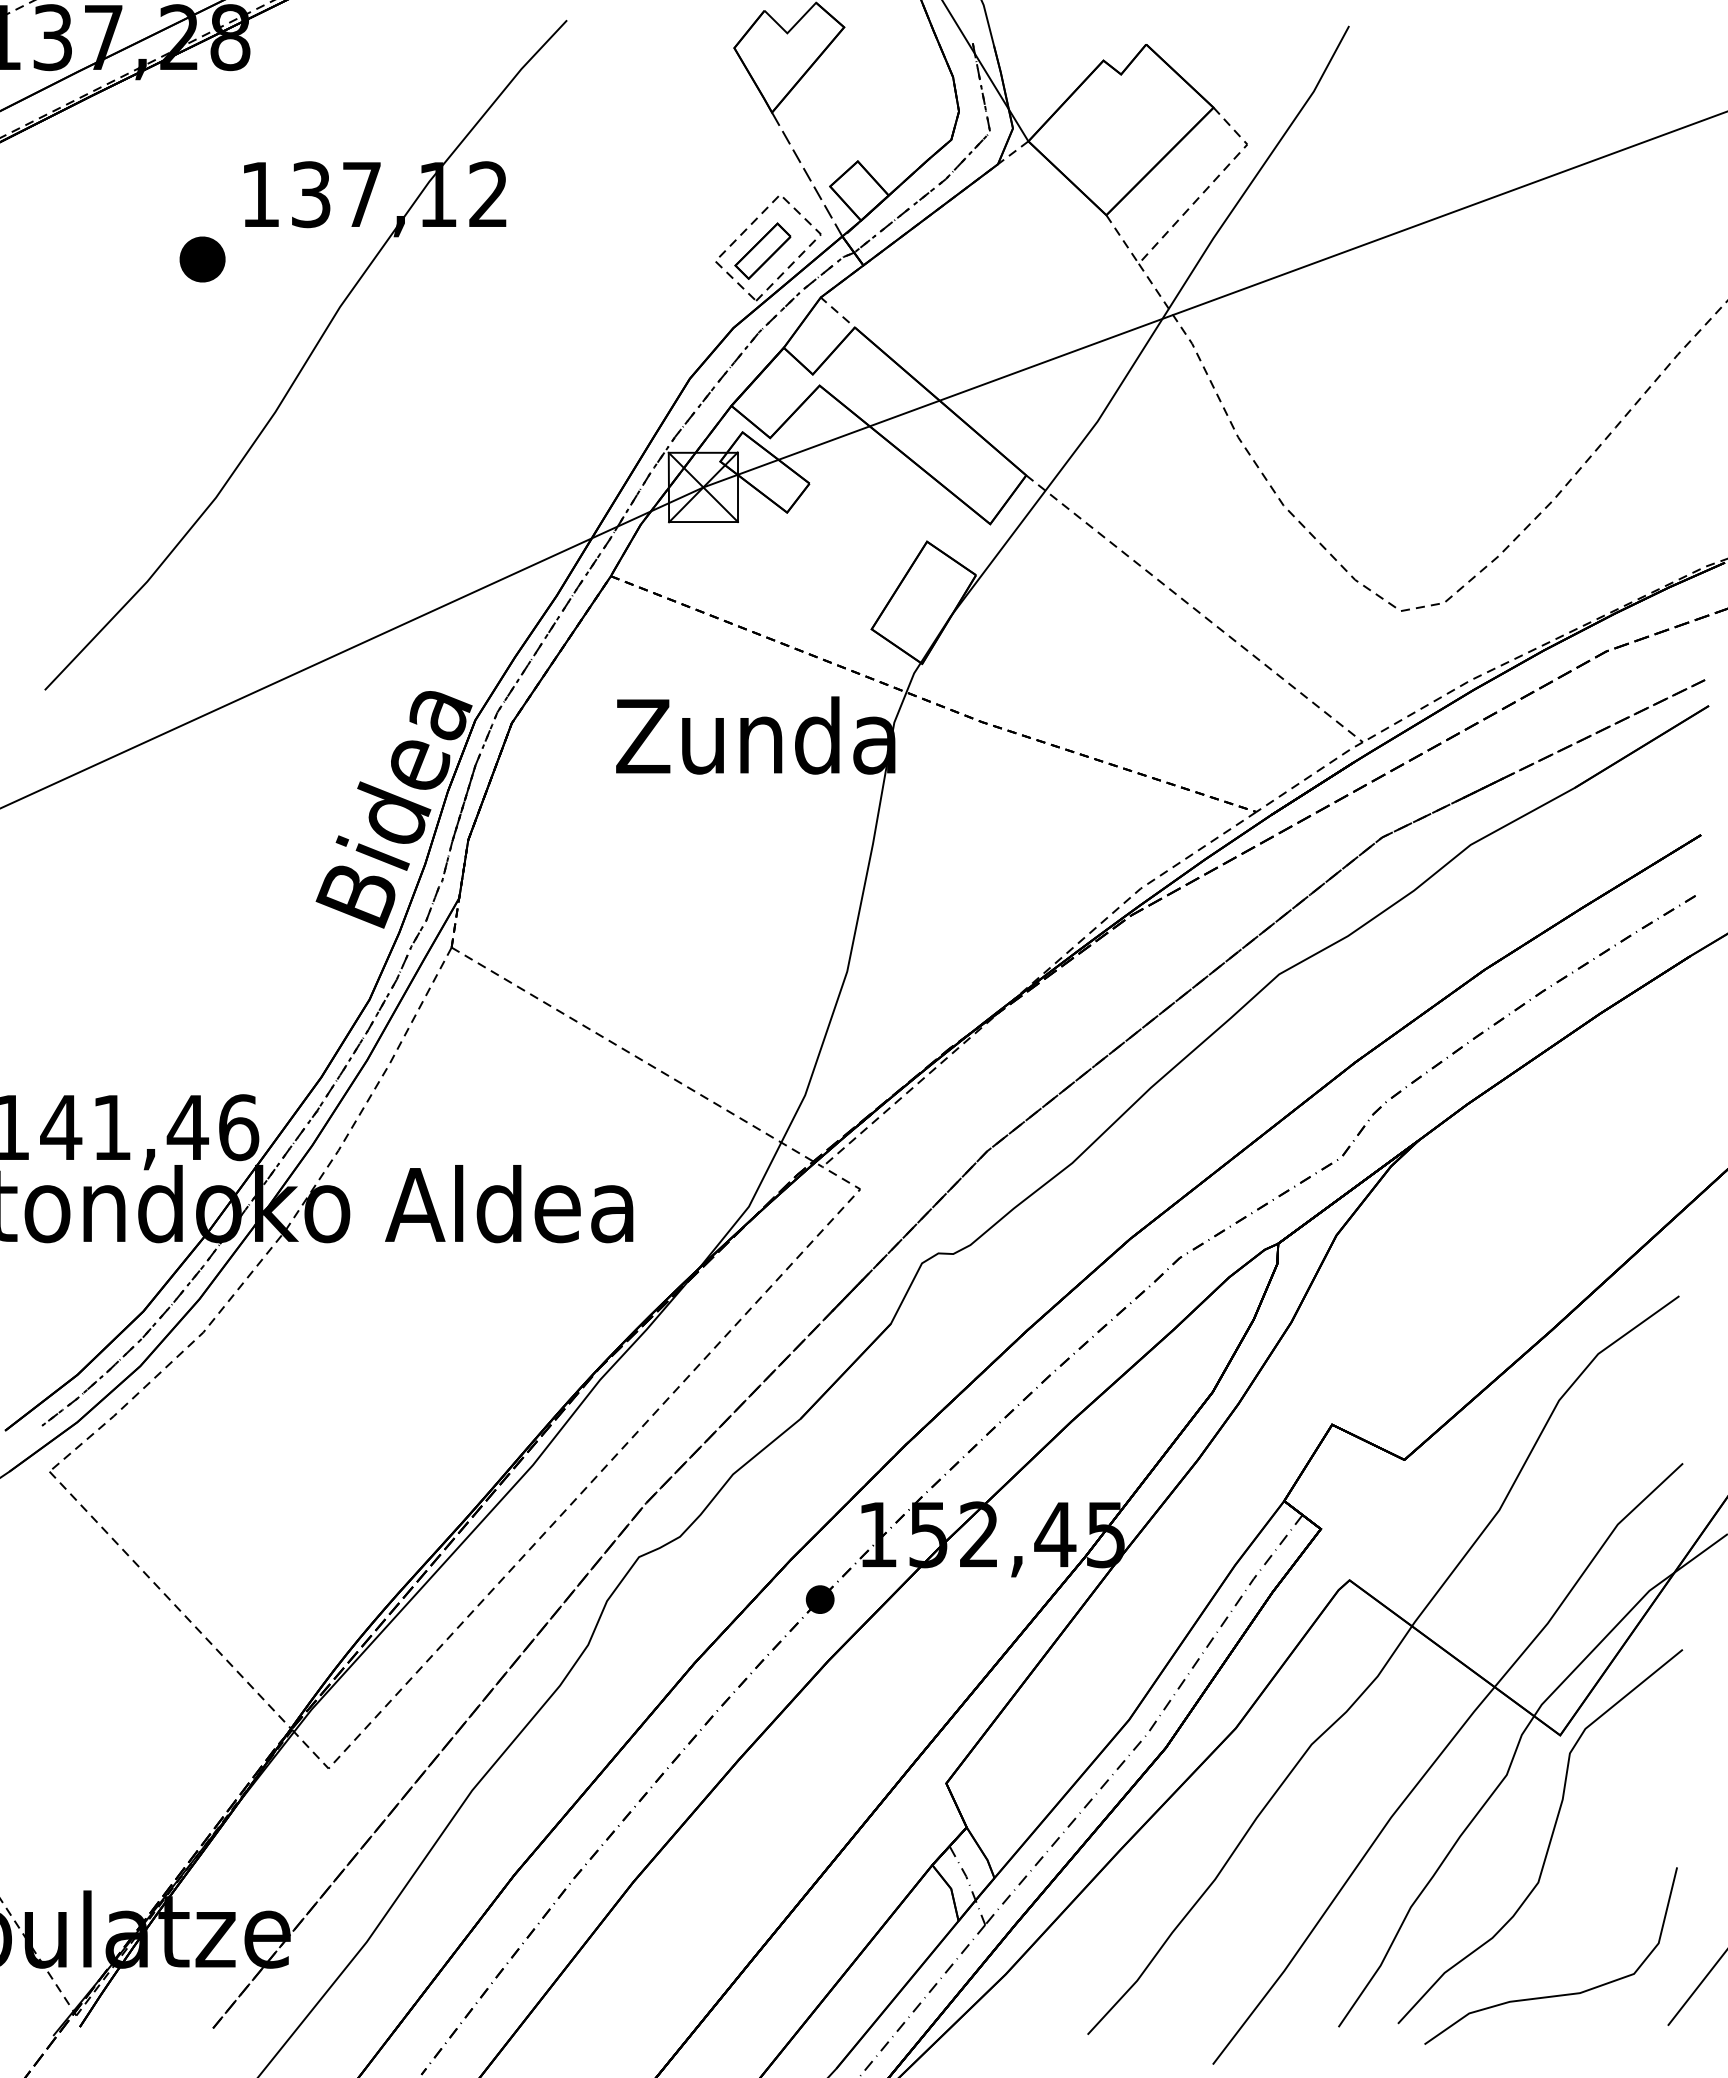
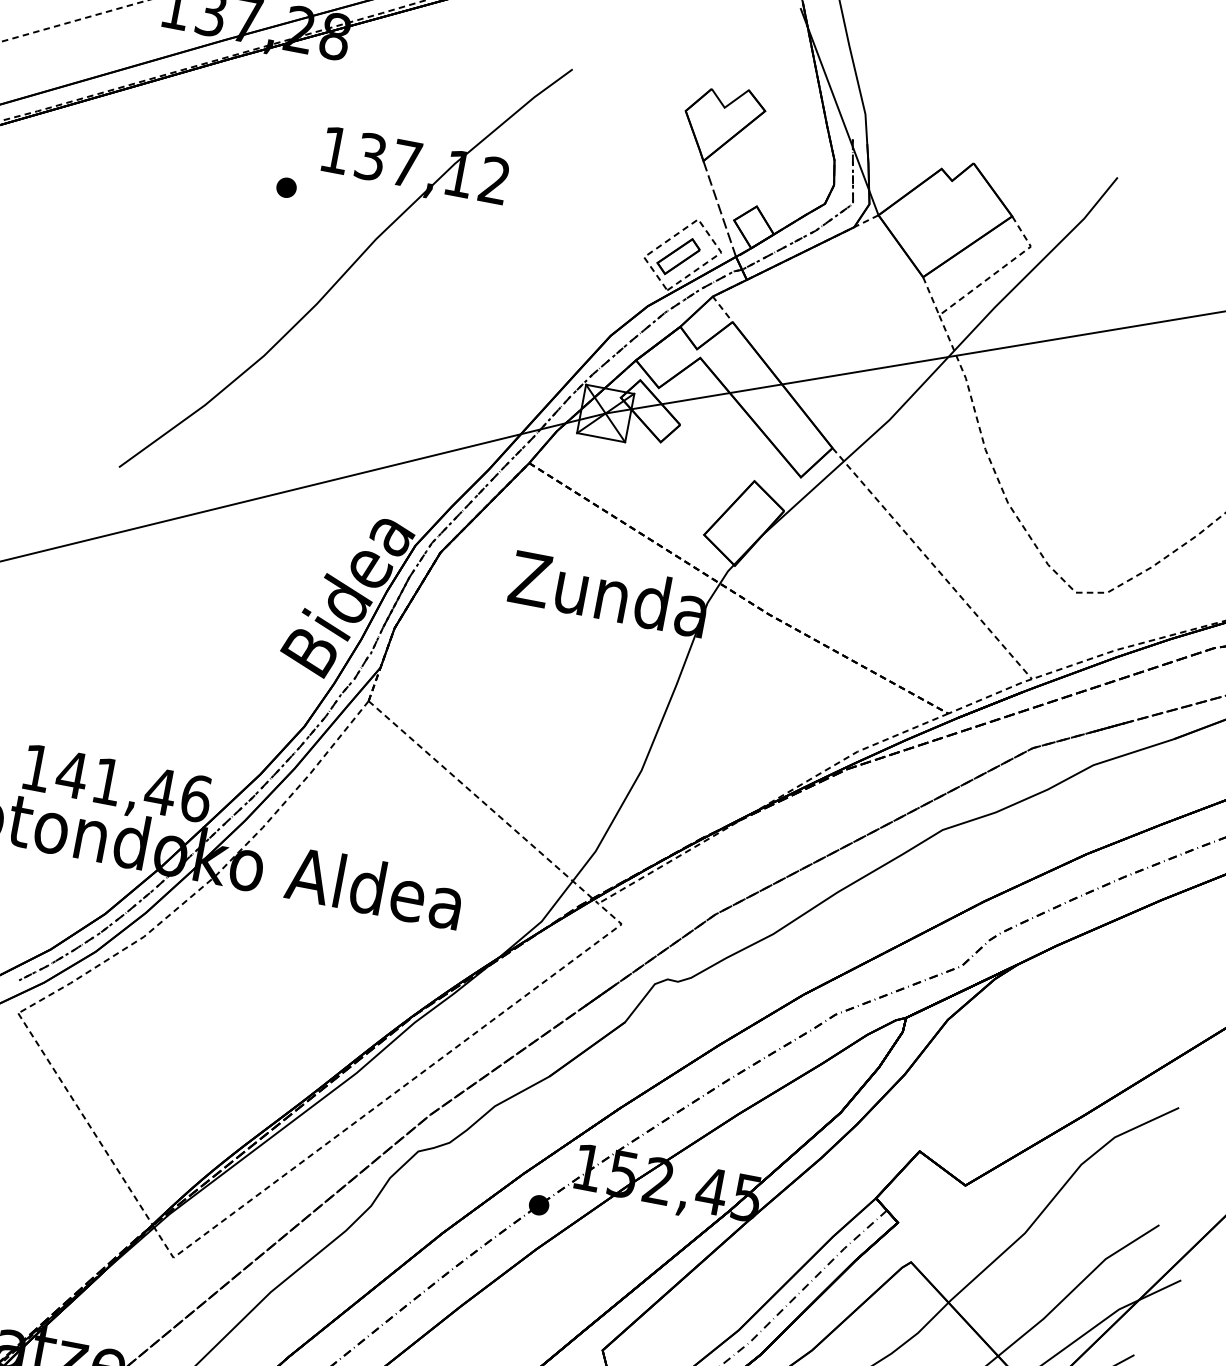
part: (202, 259) -> (286, 187), size x0.62

